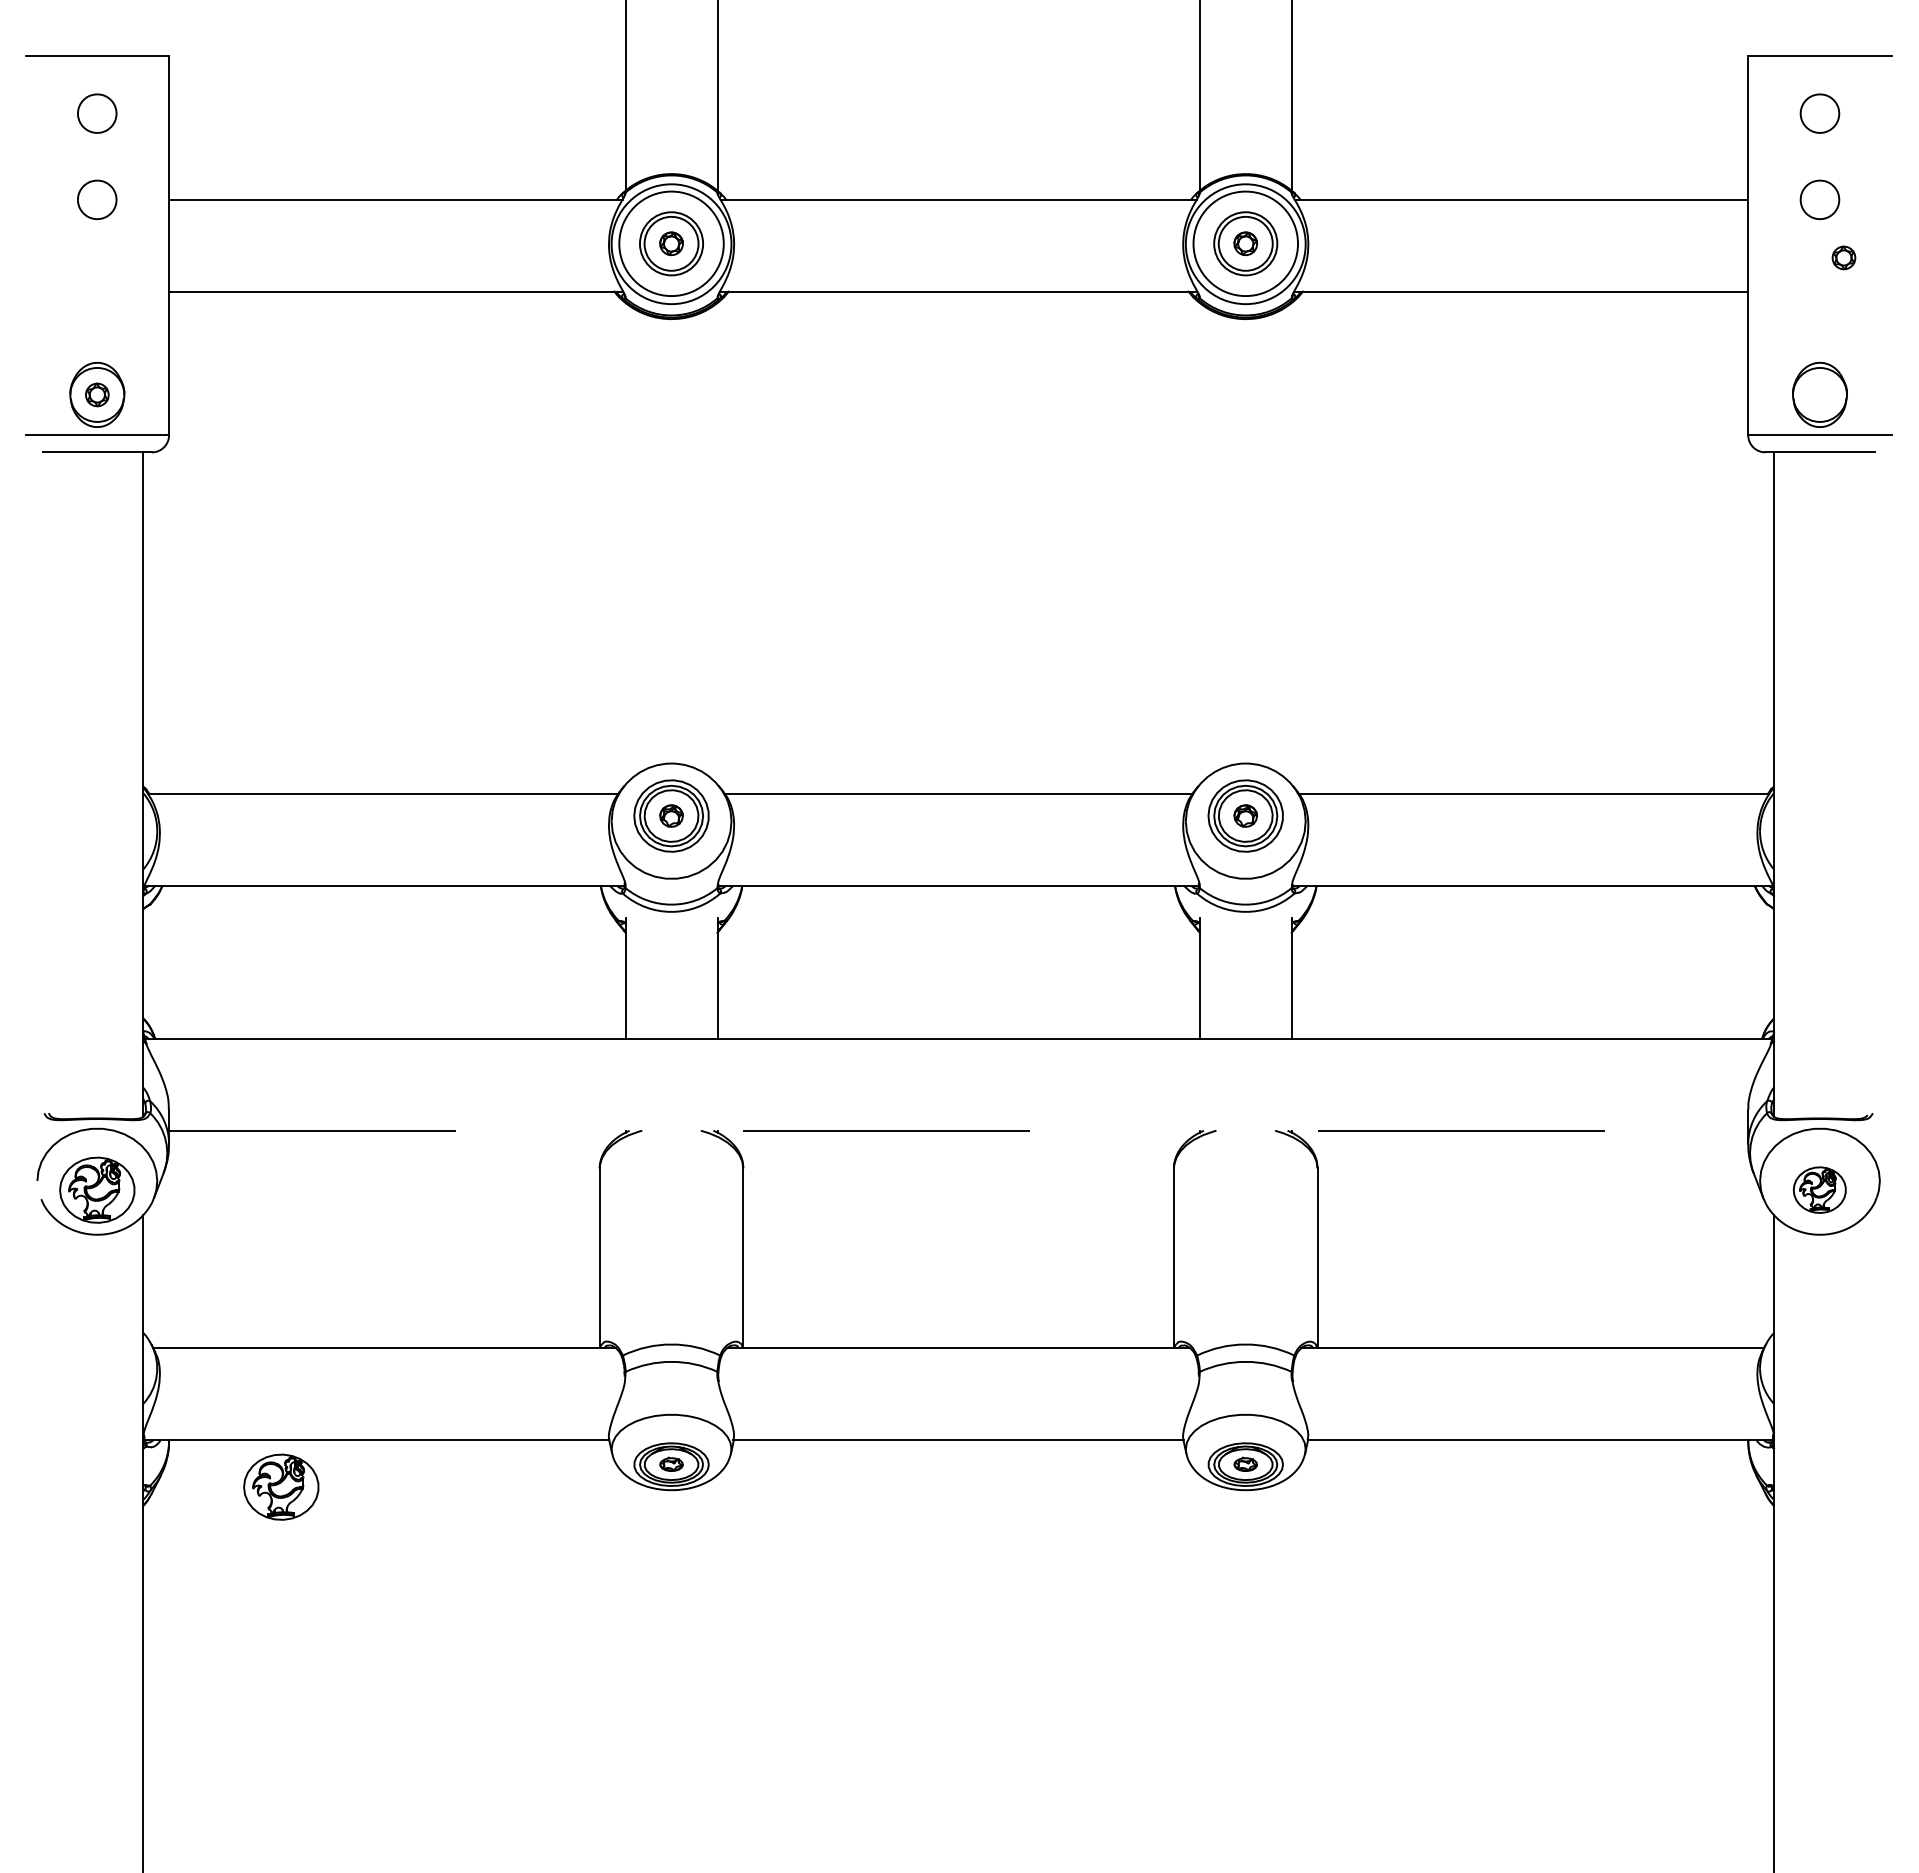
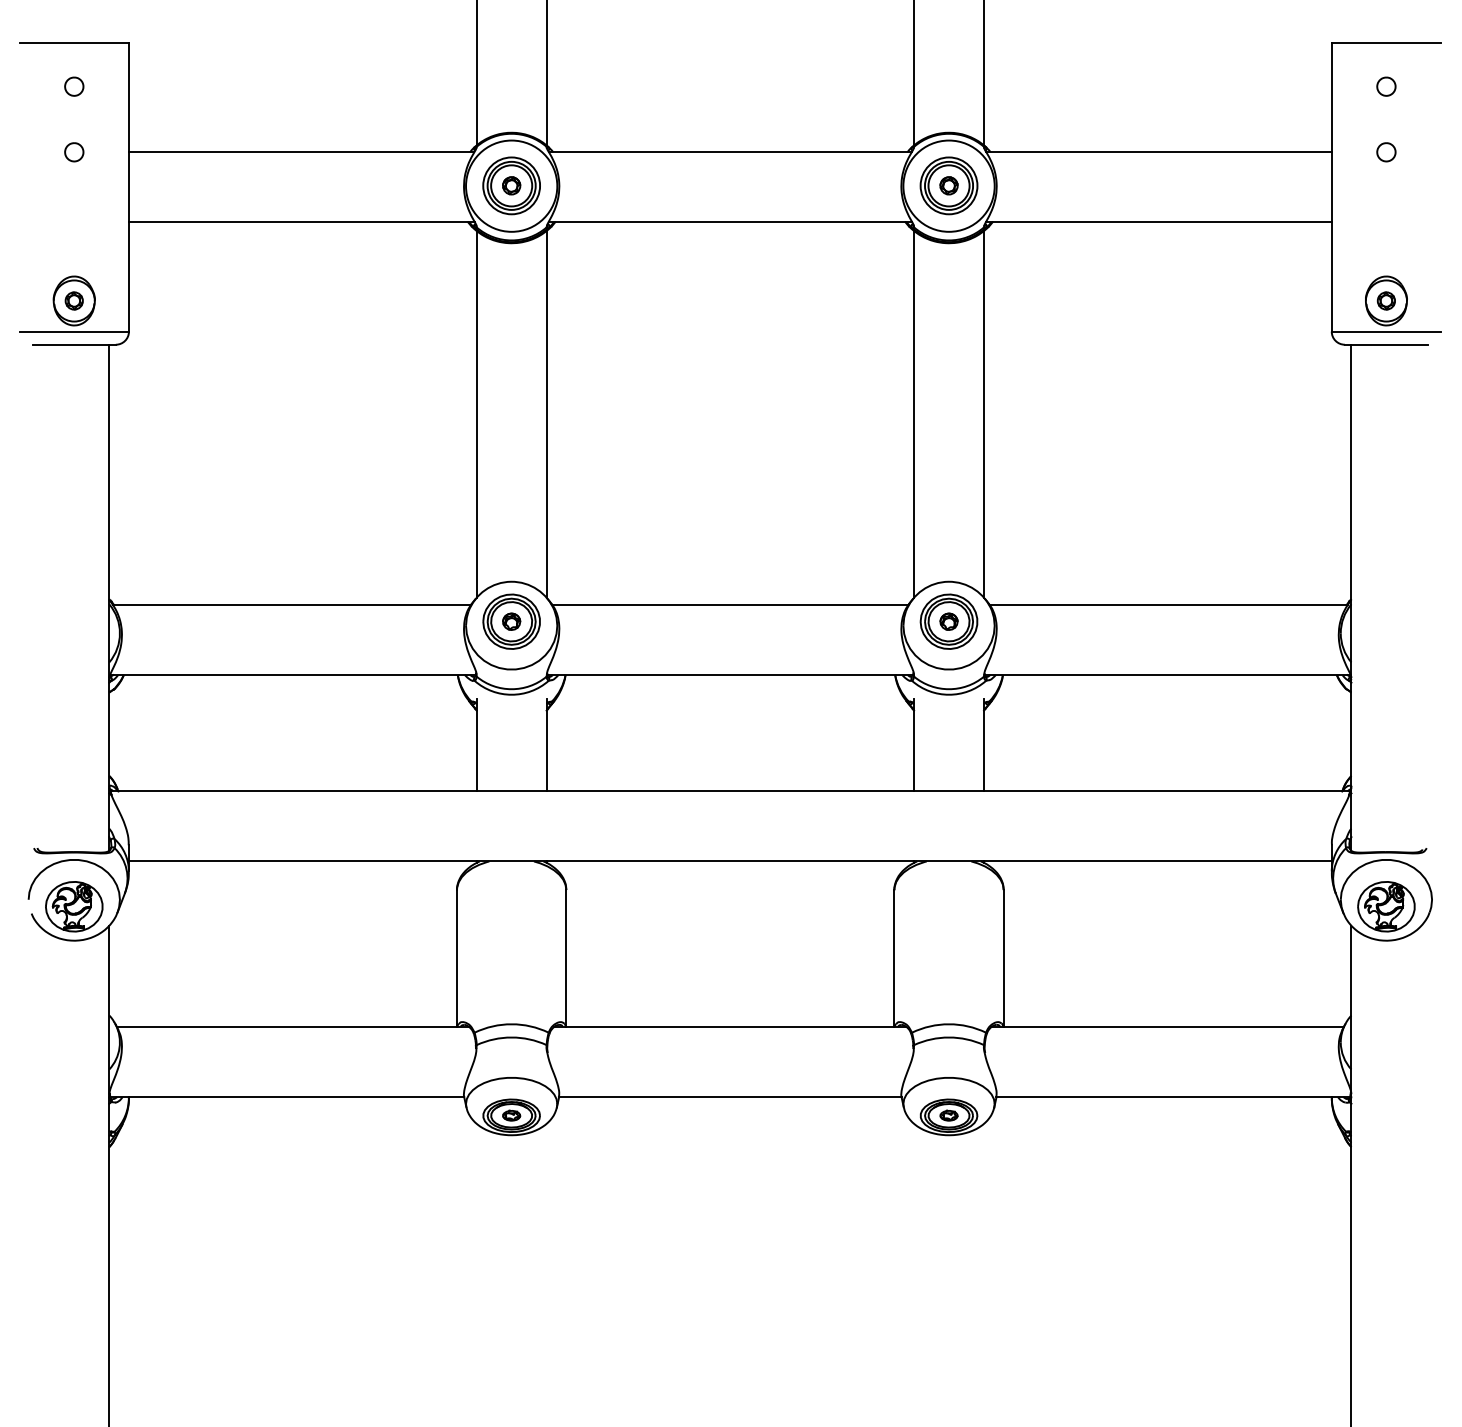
part: (97, 113) -> (74, 86), size x0.62
part: (1819, 113) -> (1386, 86), size x0.62
part: (97, 199) -> (74, 152), size x0.62
part: (1819, 199) -> (1386, 152), size x0.62
circle: (671, 243) -> (511, 185), size x0.71
circle: (1245, 243) -> (948, 185), size x0.71
part: (1843, 257) -> (1386, 300), moved
line: (625, 543) -> (476, 414), added
line: (717, 543) -> (546, 414), added
line: (1199, 543) -> (913, 414), added
line: (1291, 543) -> (983, 414), added
line: (958, 1130) -> (730, 861), dashed -> solid
part: (1819, 1189) -> (1386, 906), size x1.43
part: (281, 1486) -> (214, 1132), removed

